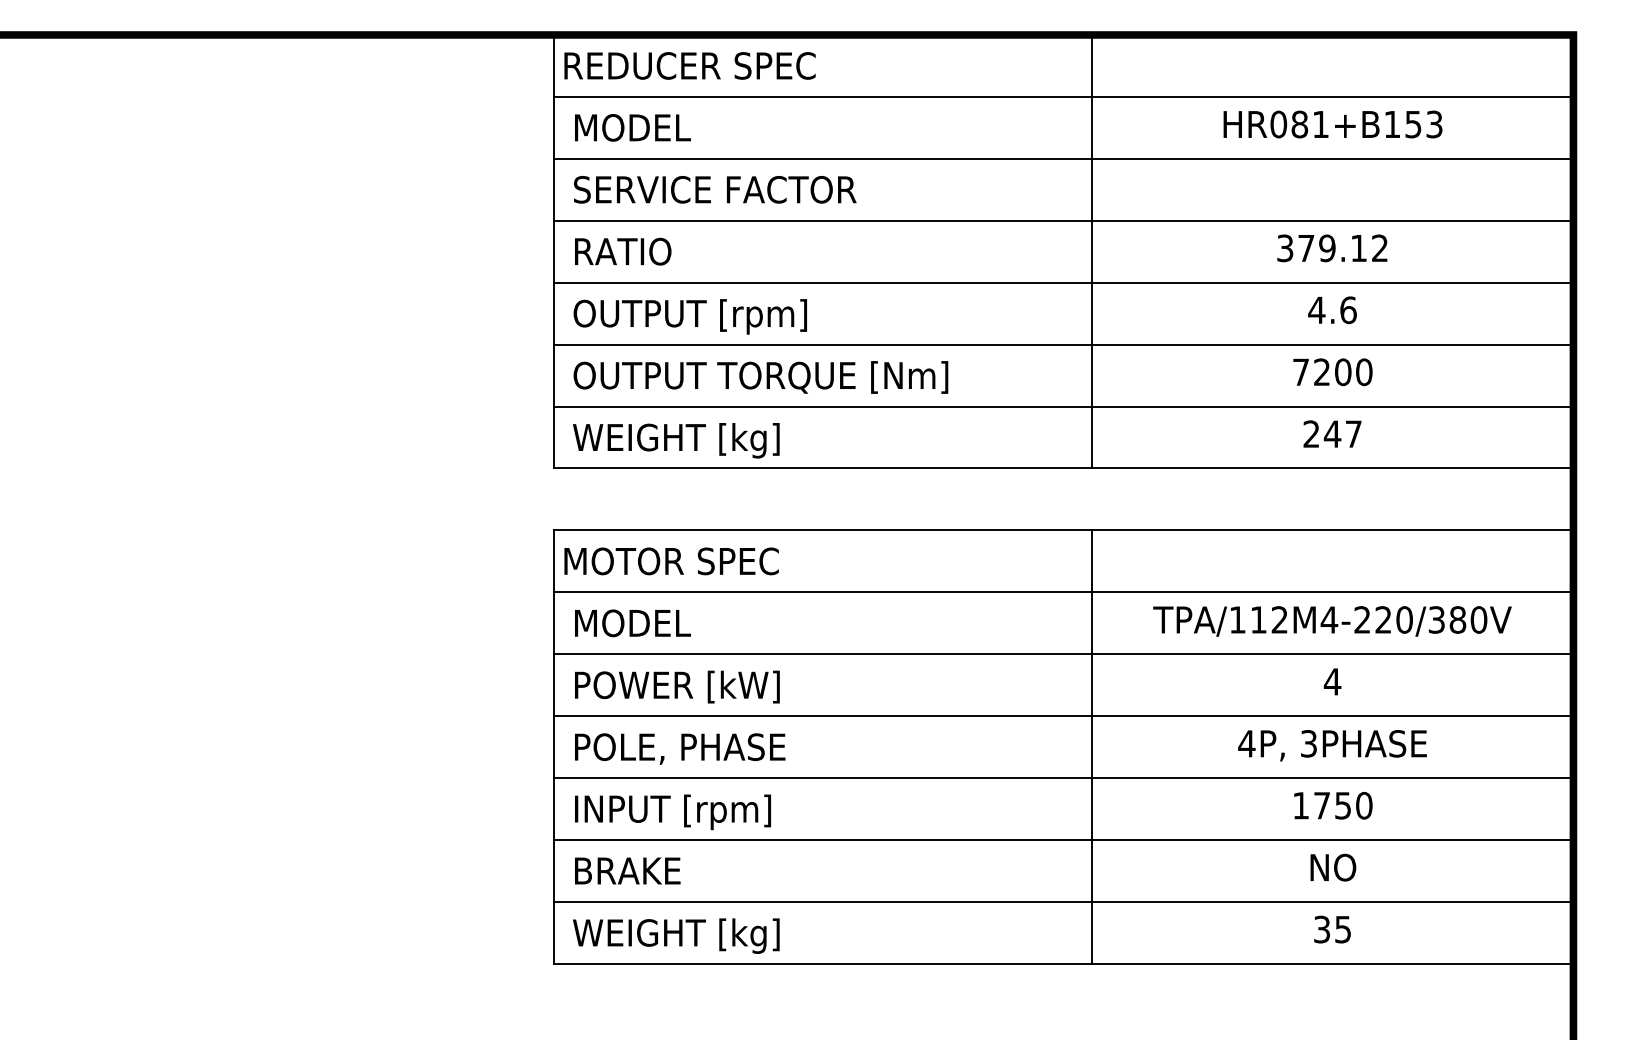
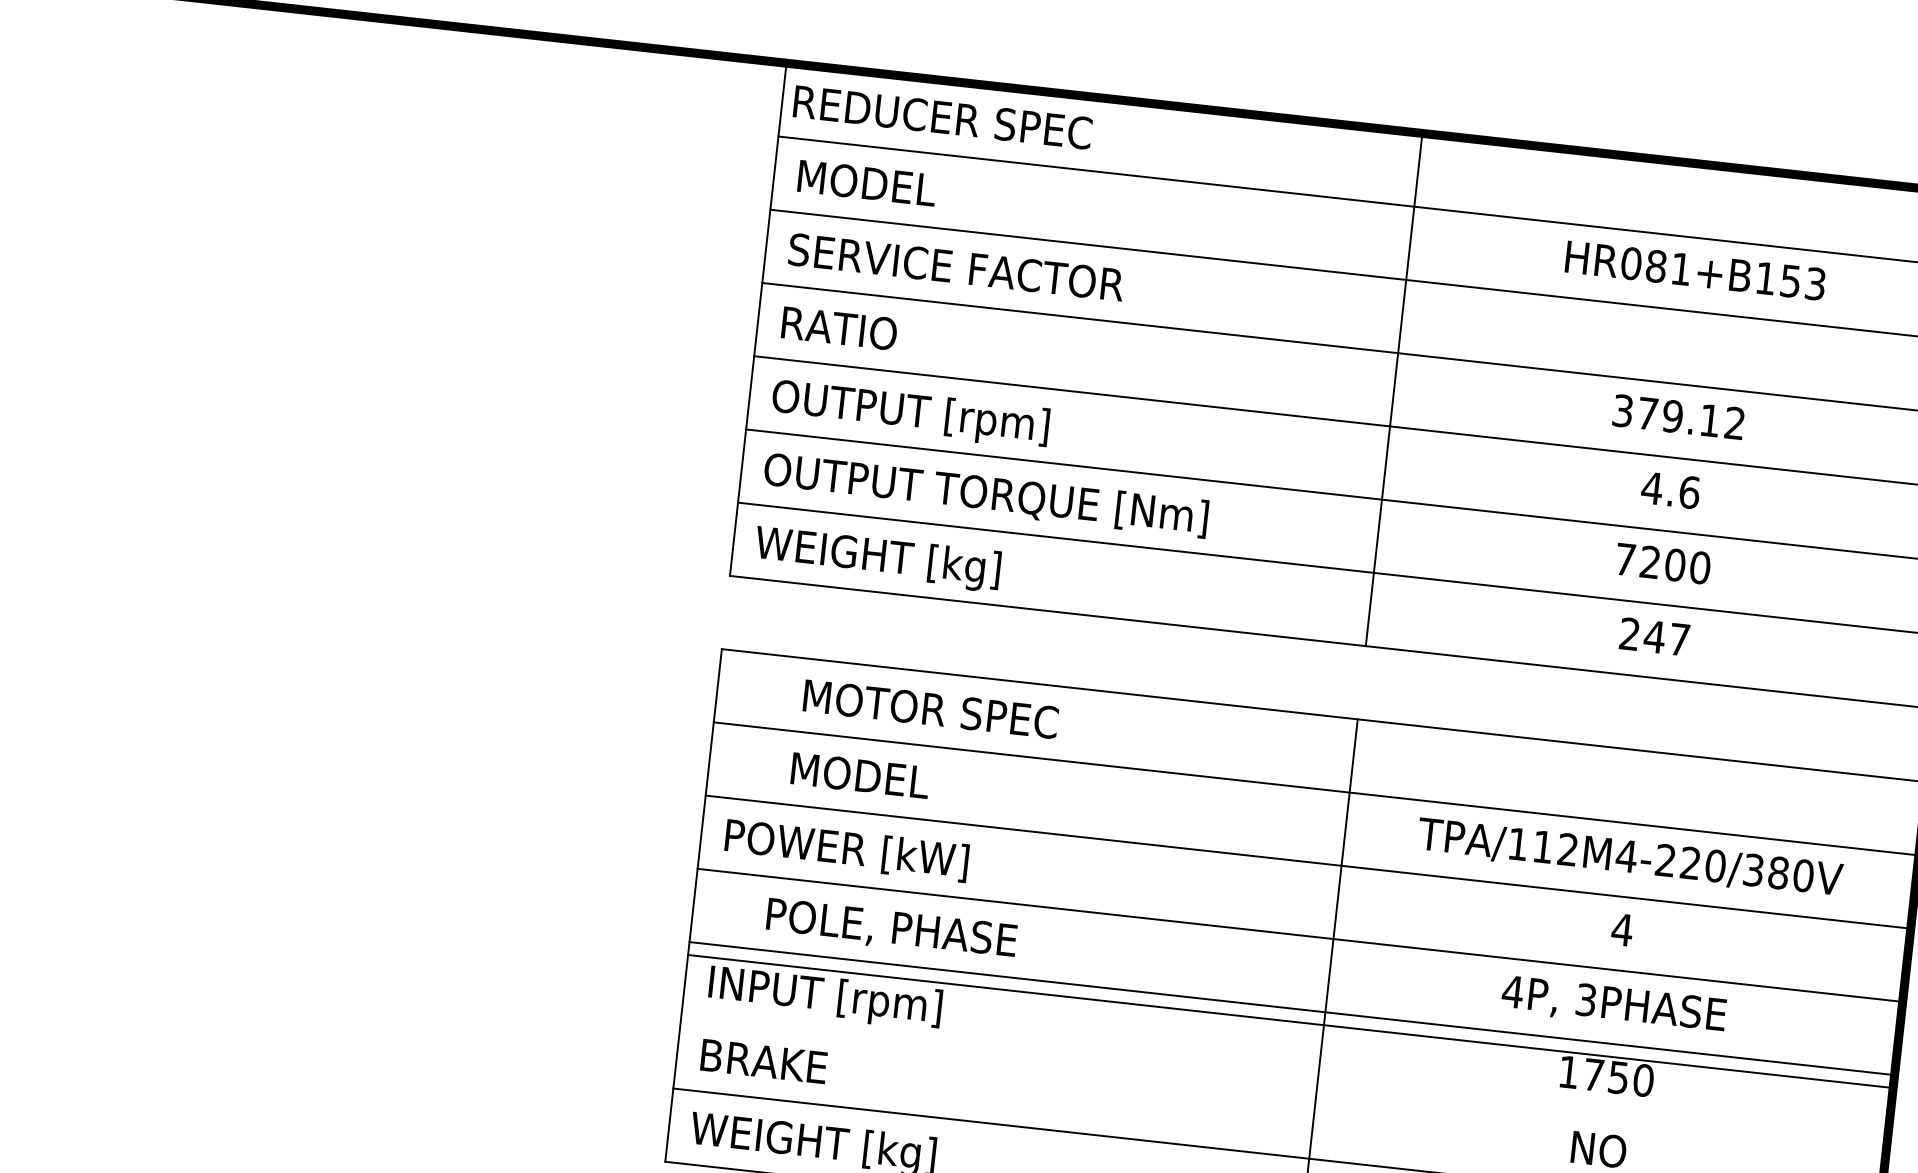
text: (671, 561) -> (930, 709), moved
text: (632, 623) -> (859, 775), moved
text: (680, 748) -> (892, 928), moved
line: (1063, 840) -> (1290, 1022), moved

